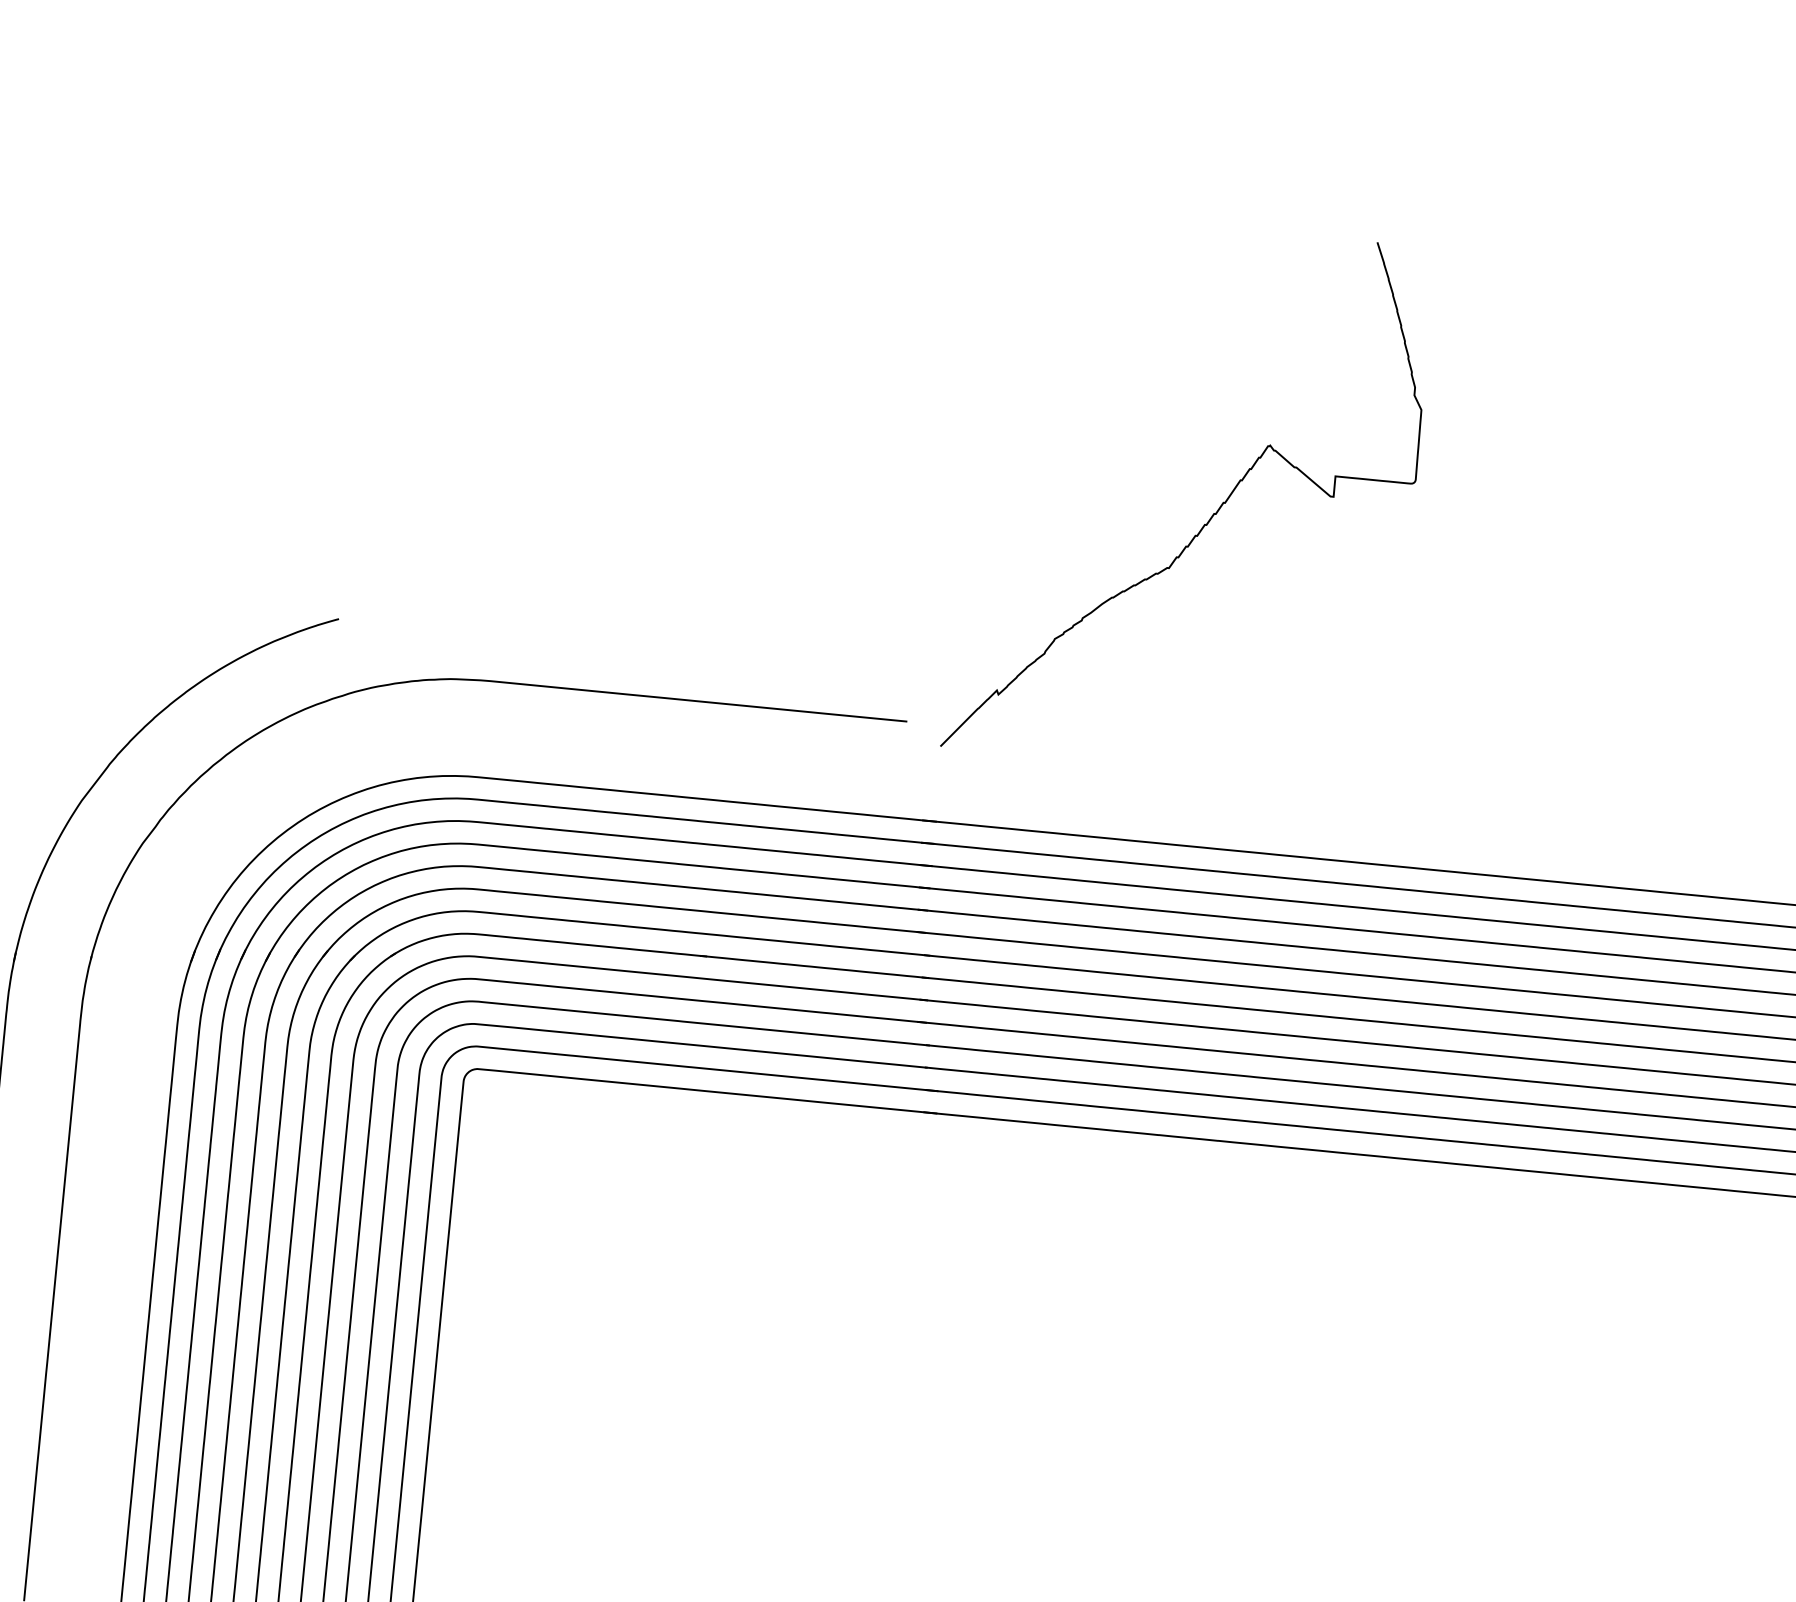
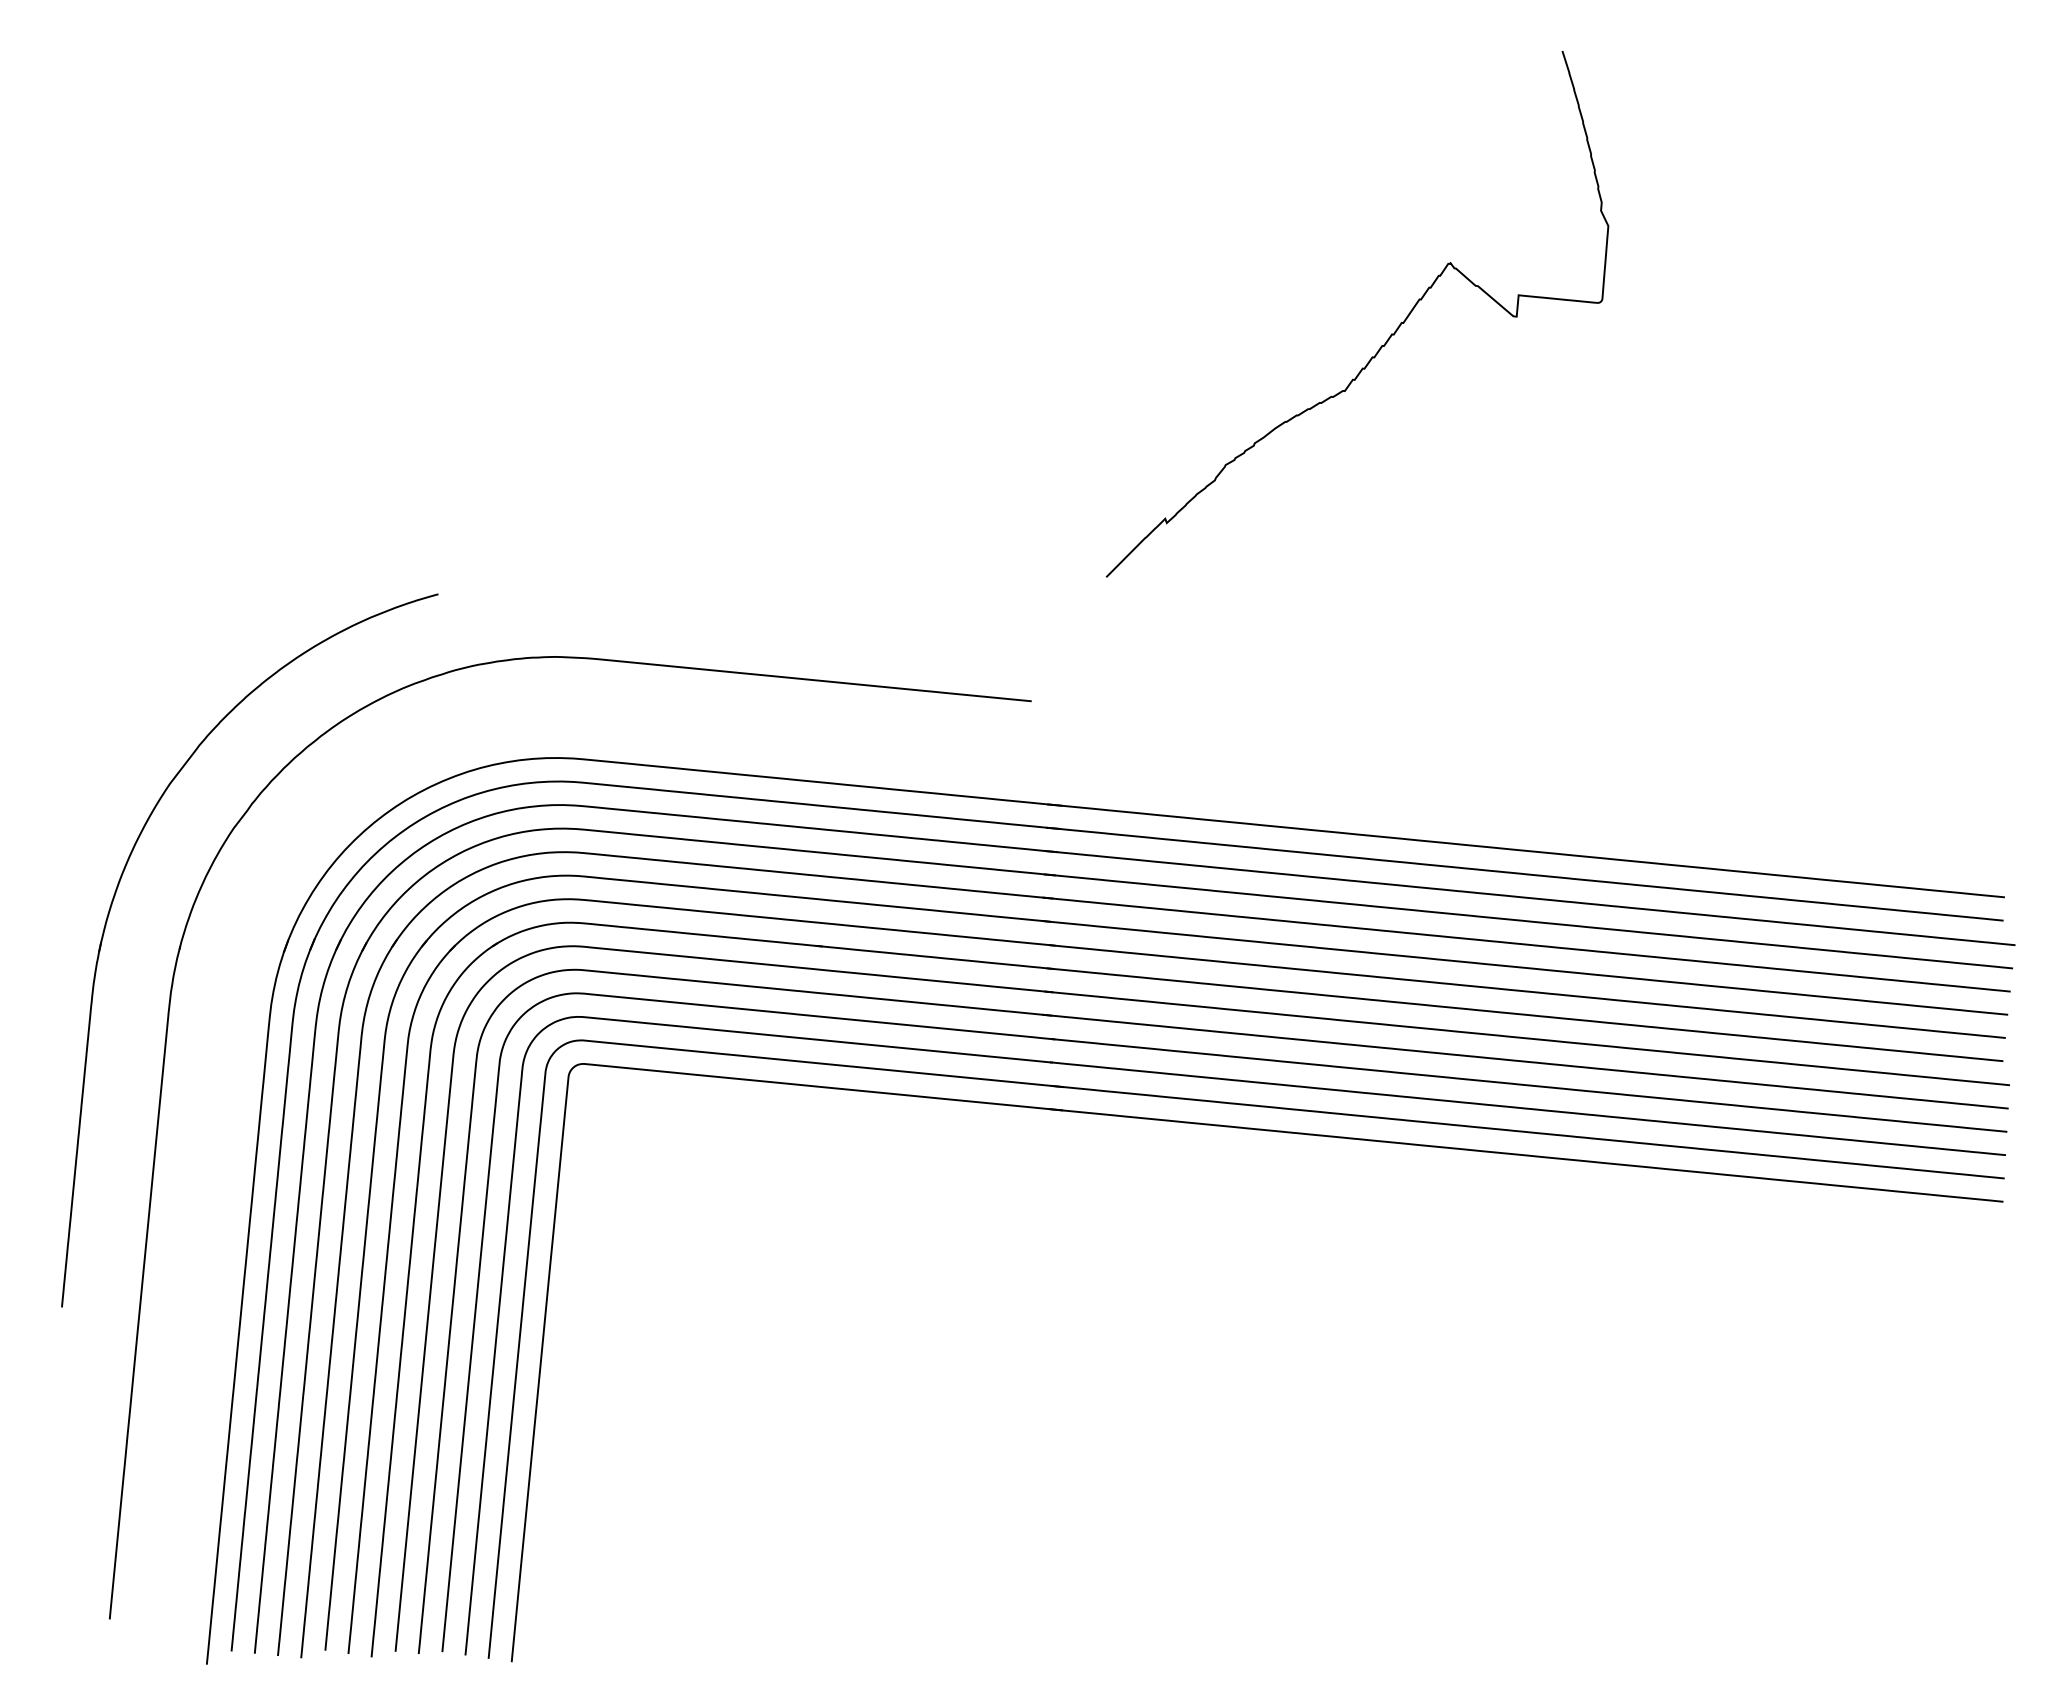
curve: (1212, 513) -> (1390, 334), moved

